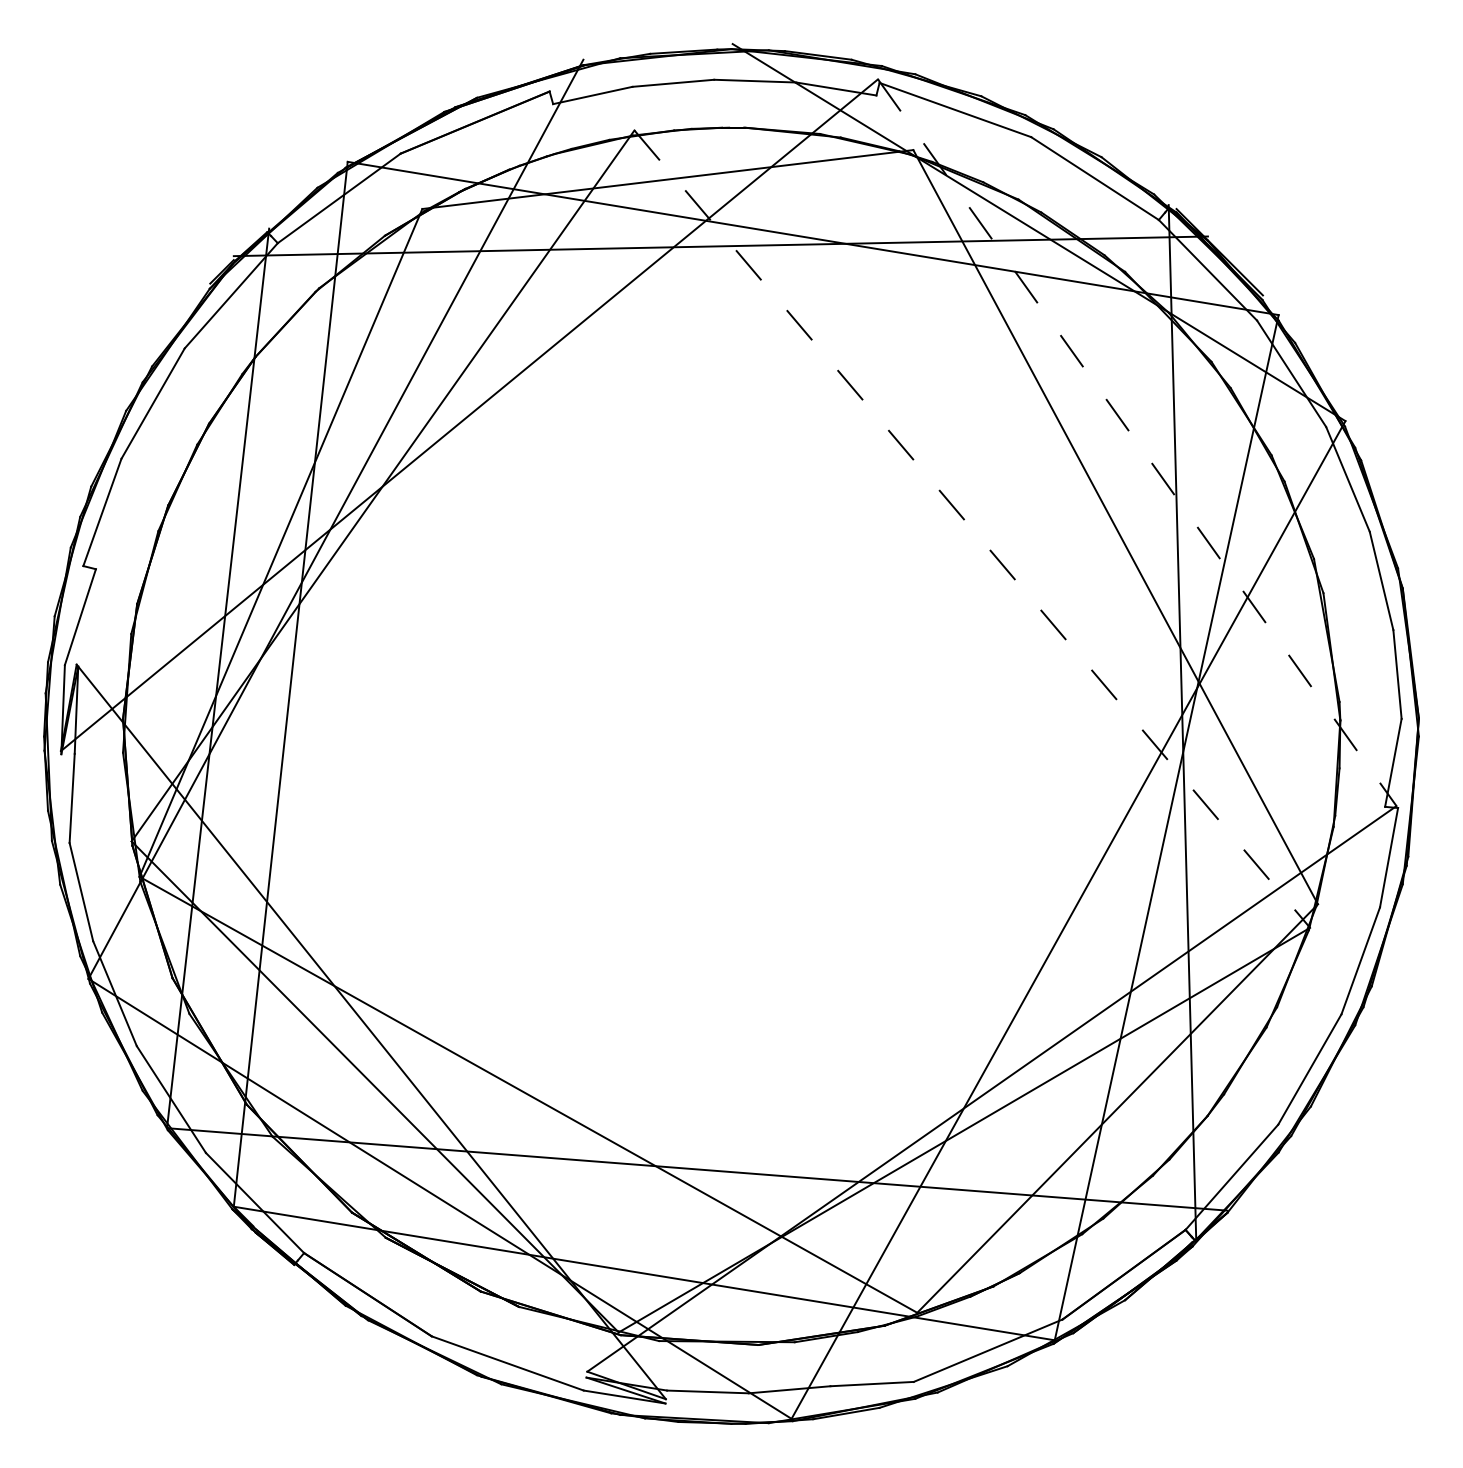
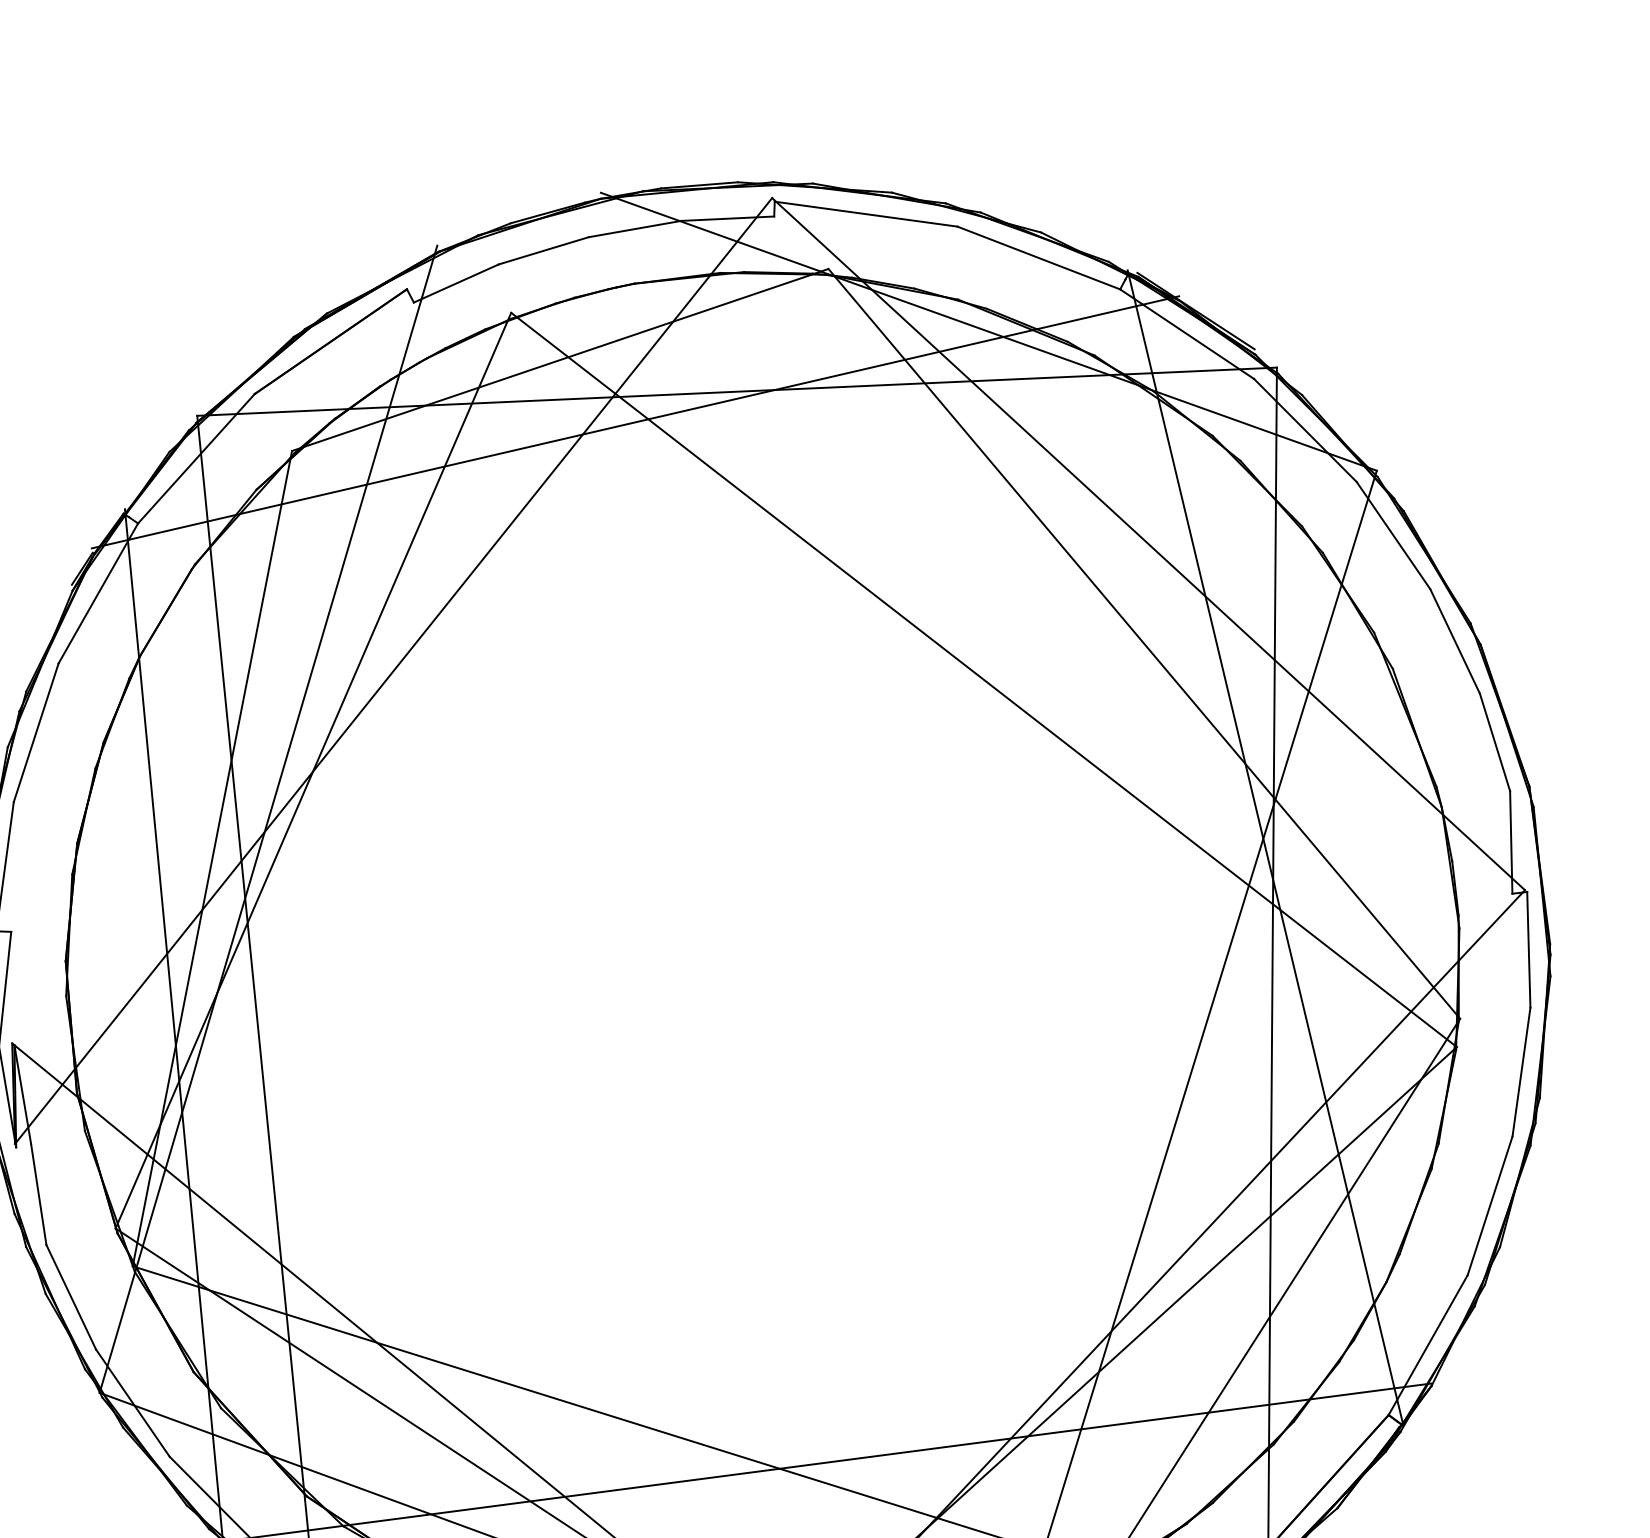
line: (1137, 443) -> (1149, 544), dashed -> solid
line: (972, 529) -> (984, 680), dashed -> solid

